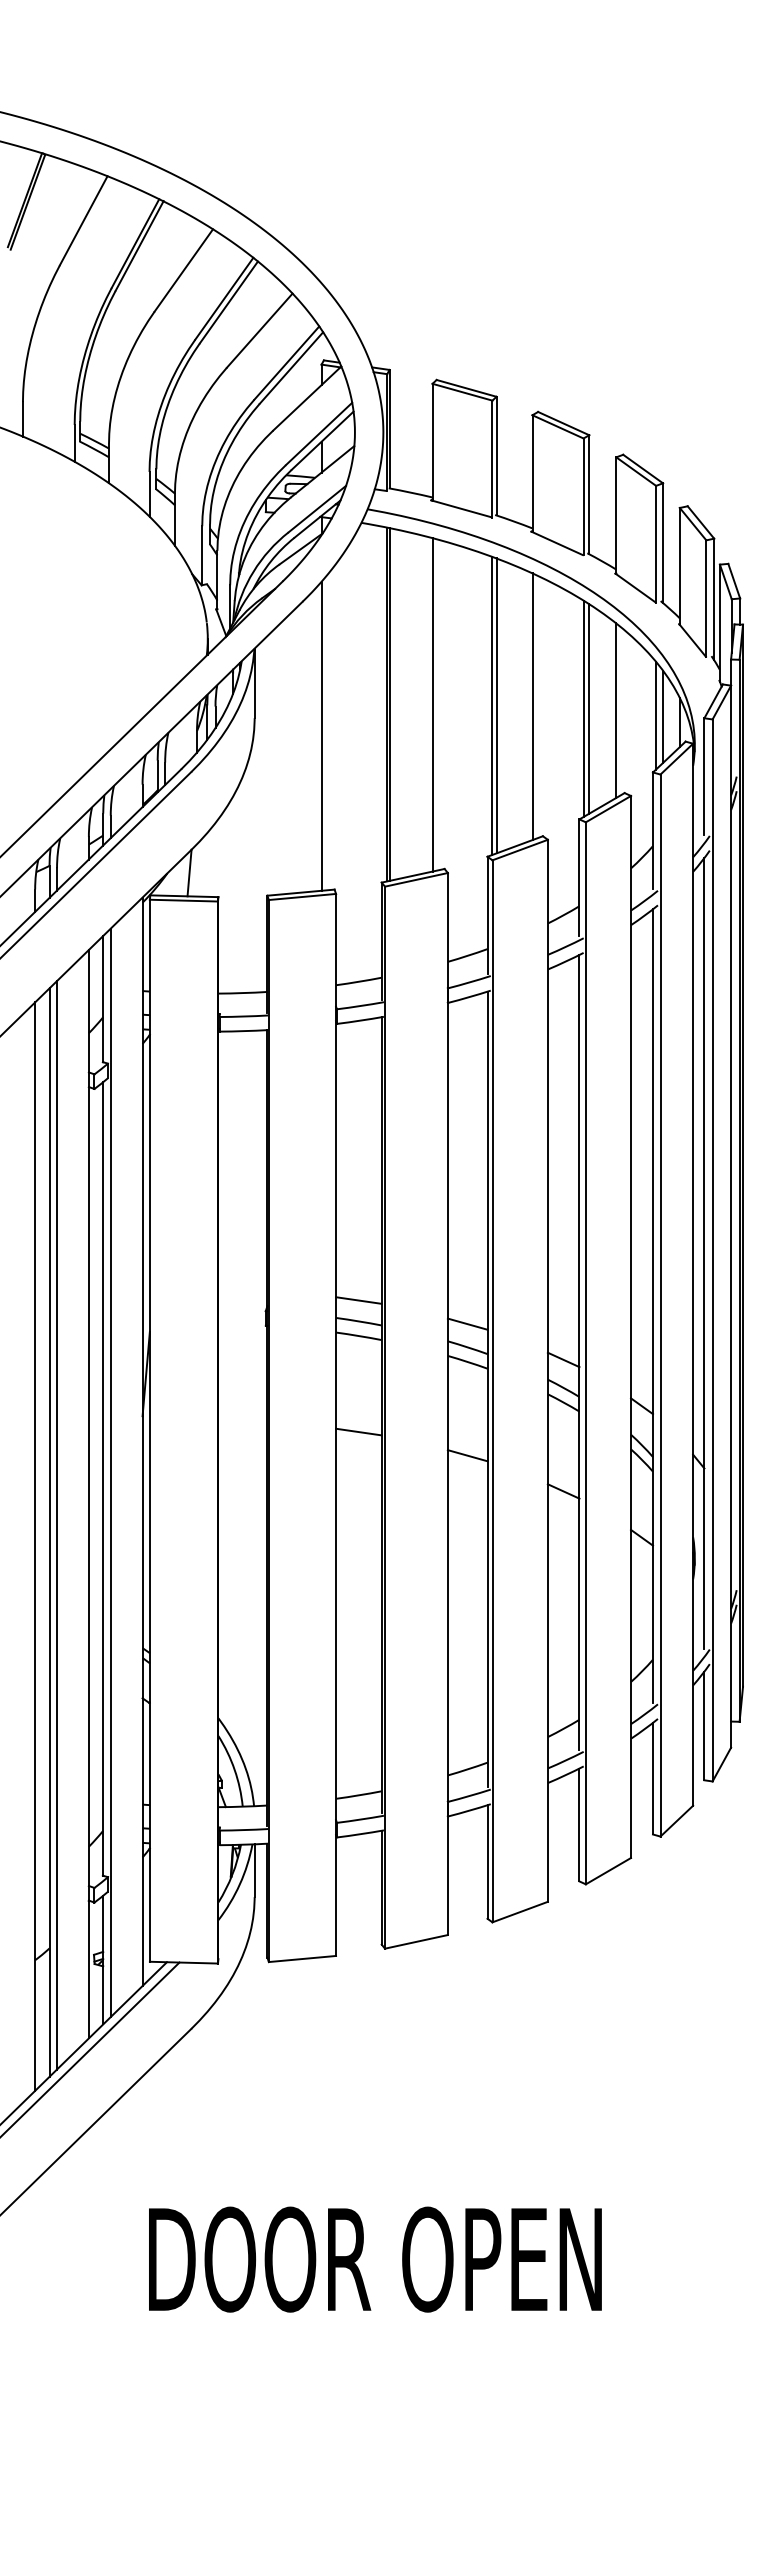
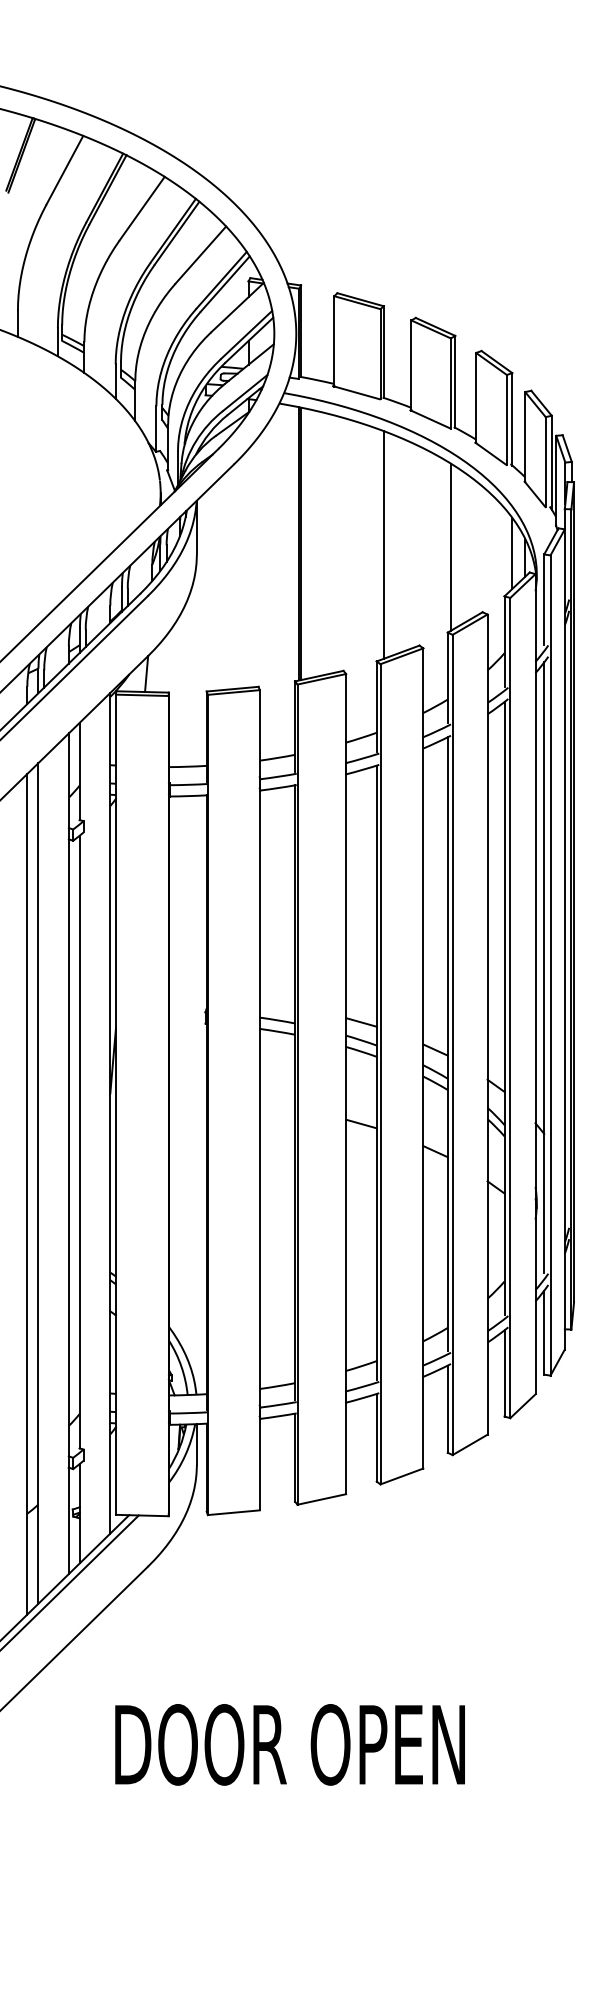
line: (432, 704) -> (334, 543), removed
line: (492, 705) -> (380, 544), removed
line: (532, 706) -> (411, 545), removed
line: (589, 708) -> (455, 546), removed
line: (616, 710) -> (476, 548), removed
line: (656, 715) -> (507, 552), removed
line: (321, 735) -> (248, 567), removed
line: (358, 1300) -> (277, 1004), removed
line: (358, 1431) -> (277, 1105), removed
line: (110, 1472) -> (85, 1136), removed
line: (57, 1525) -> (44, 1177), removed

